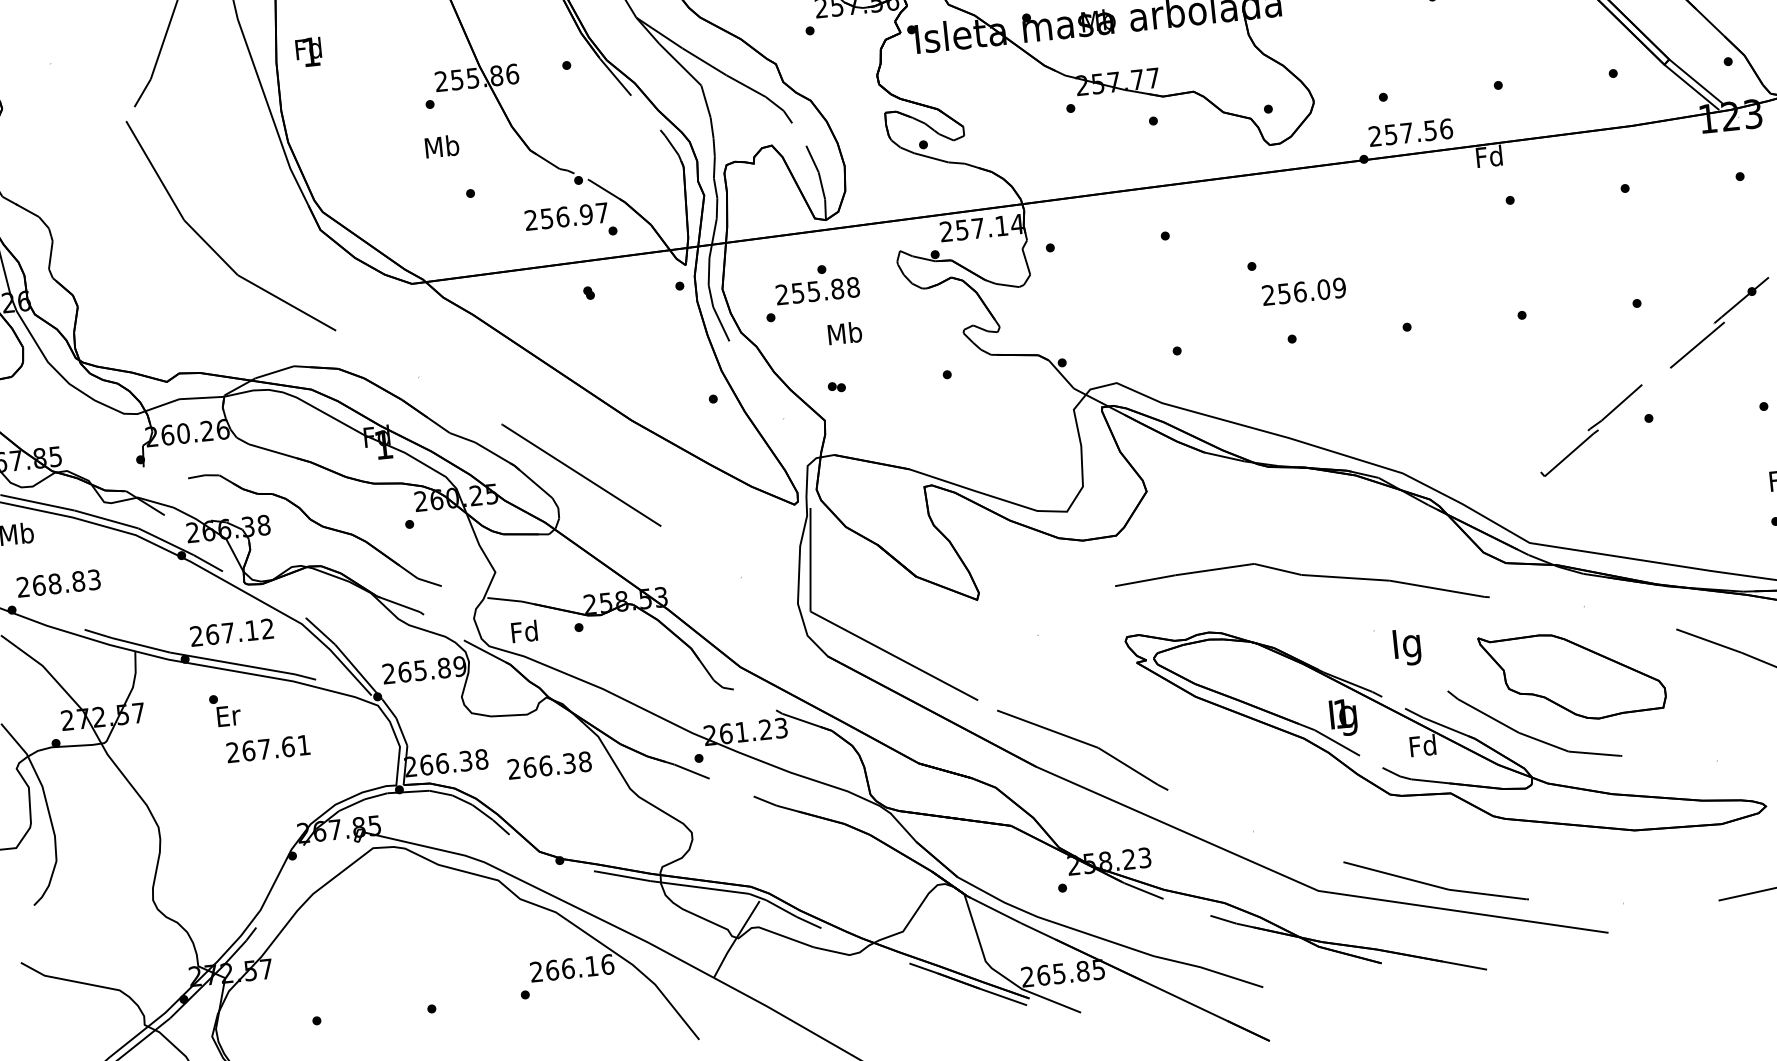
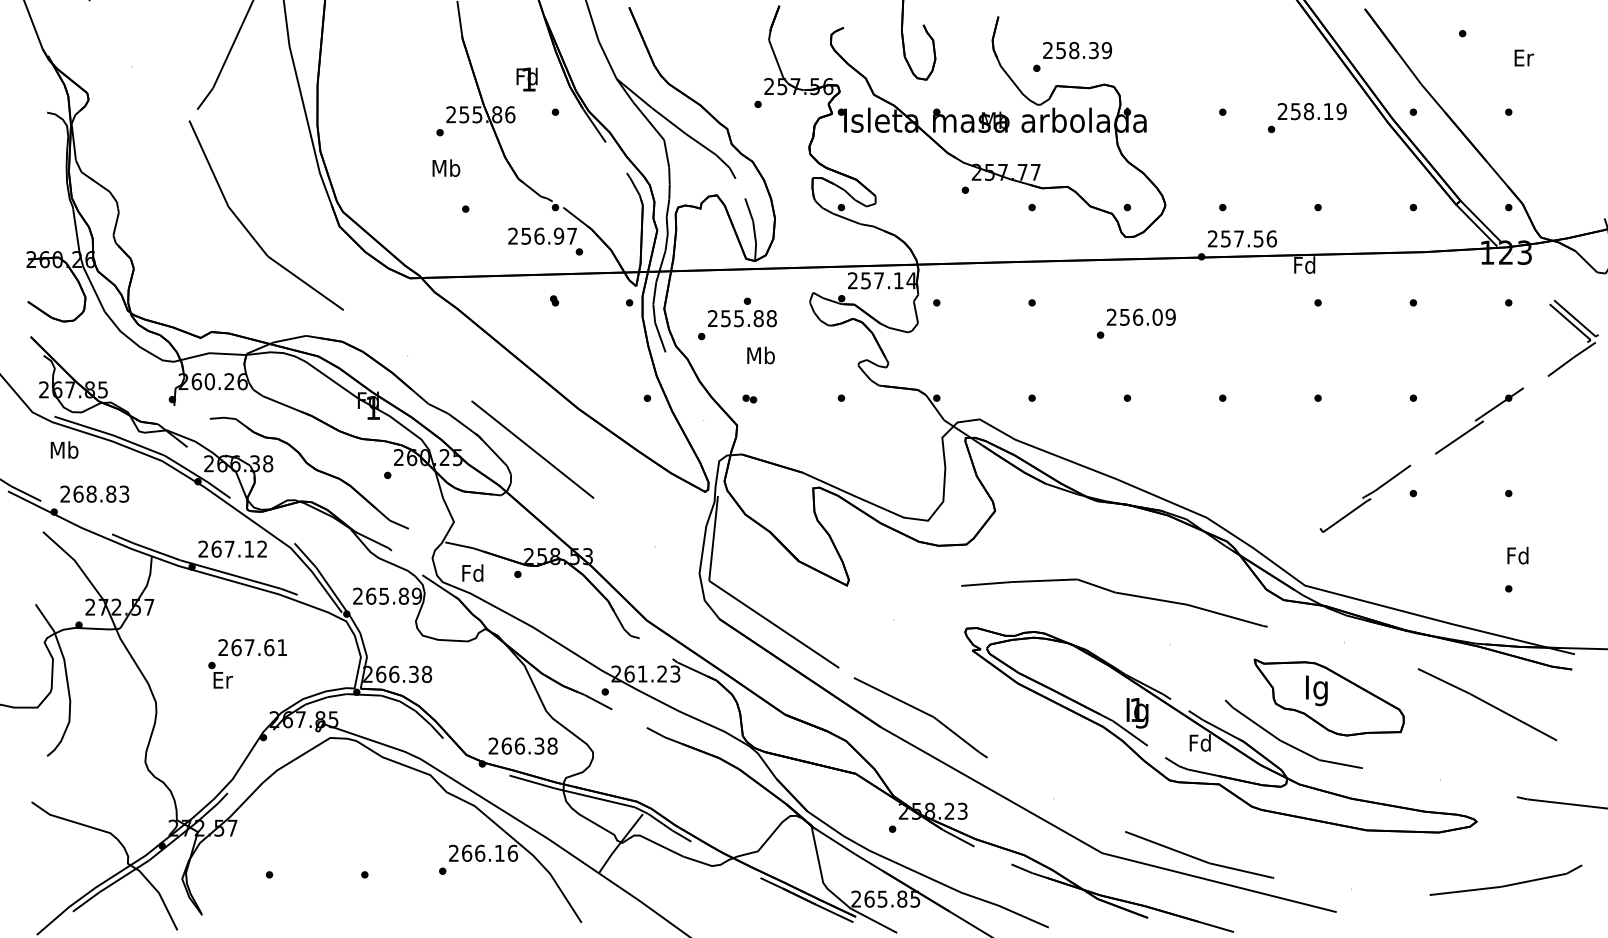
text: (308, 52) -> (526, 79), moved
text: (1303, 290) -> (1140, 316), moved
text: (1406, 646) -> (1316, 690), moved
text: (224, 709) -> (220, 674), moved
text: (548, 764) -> (522, 745), moved

